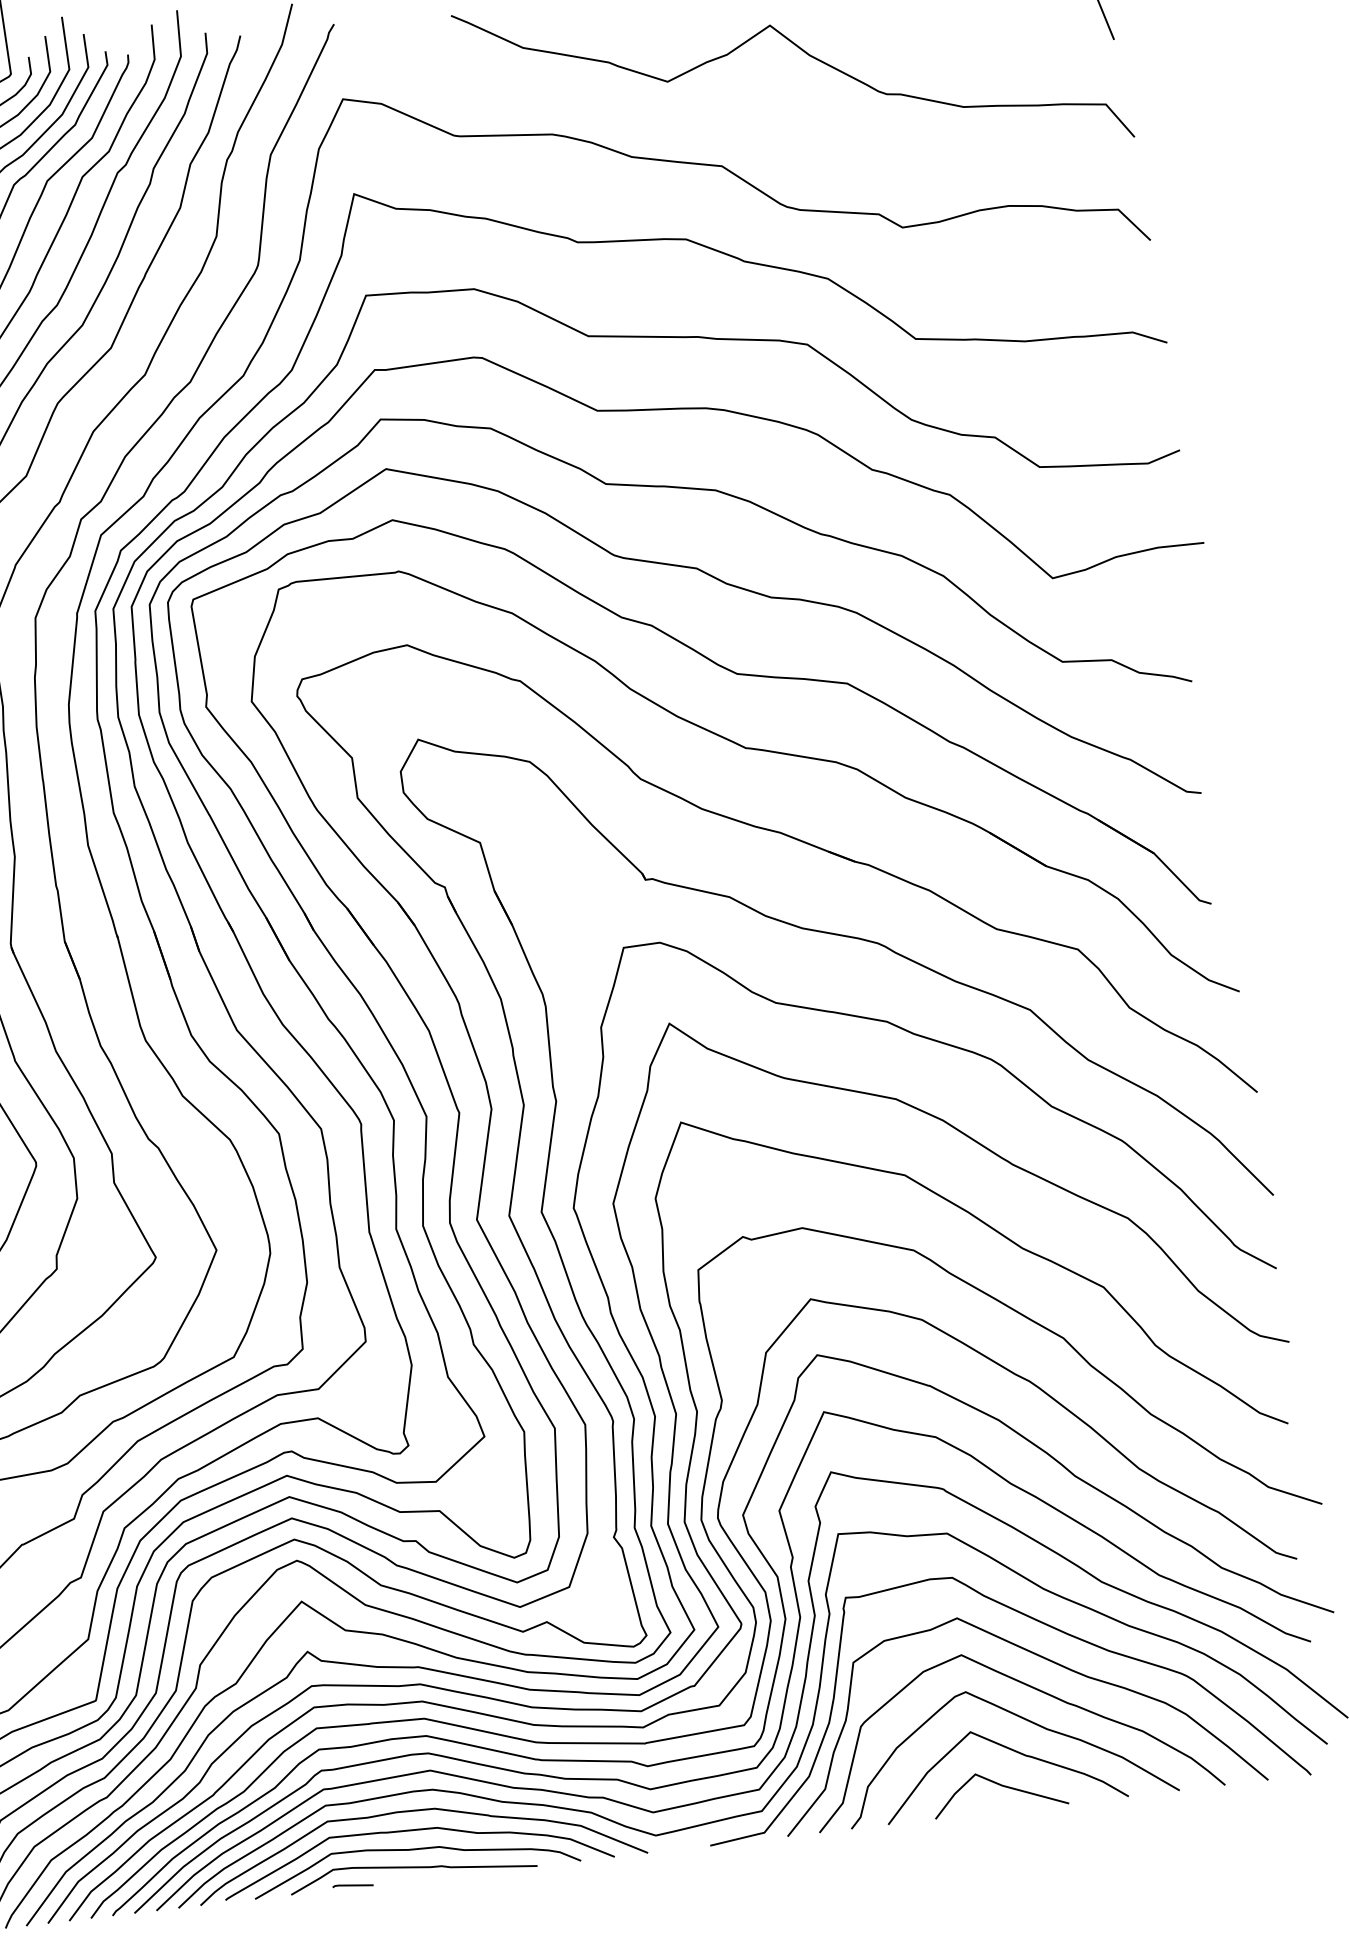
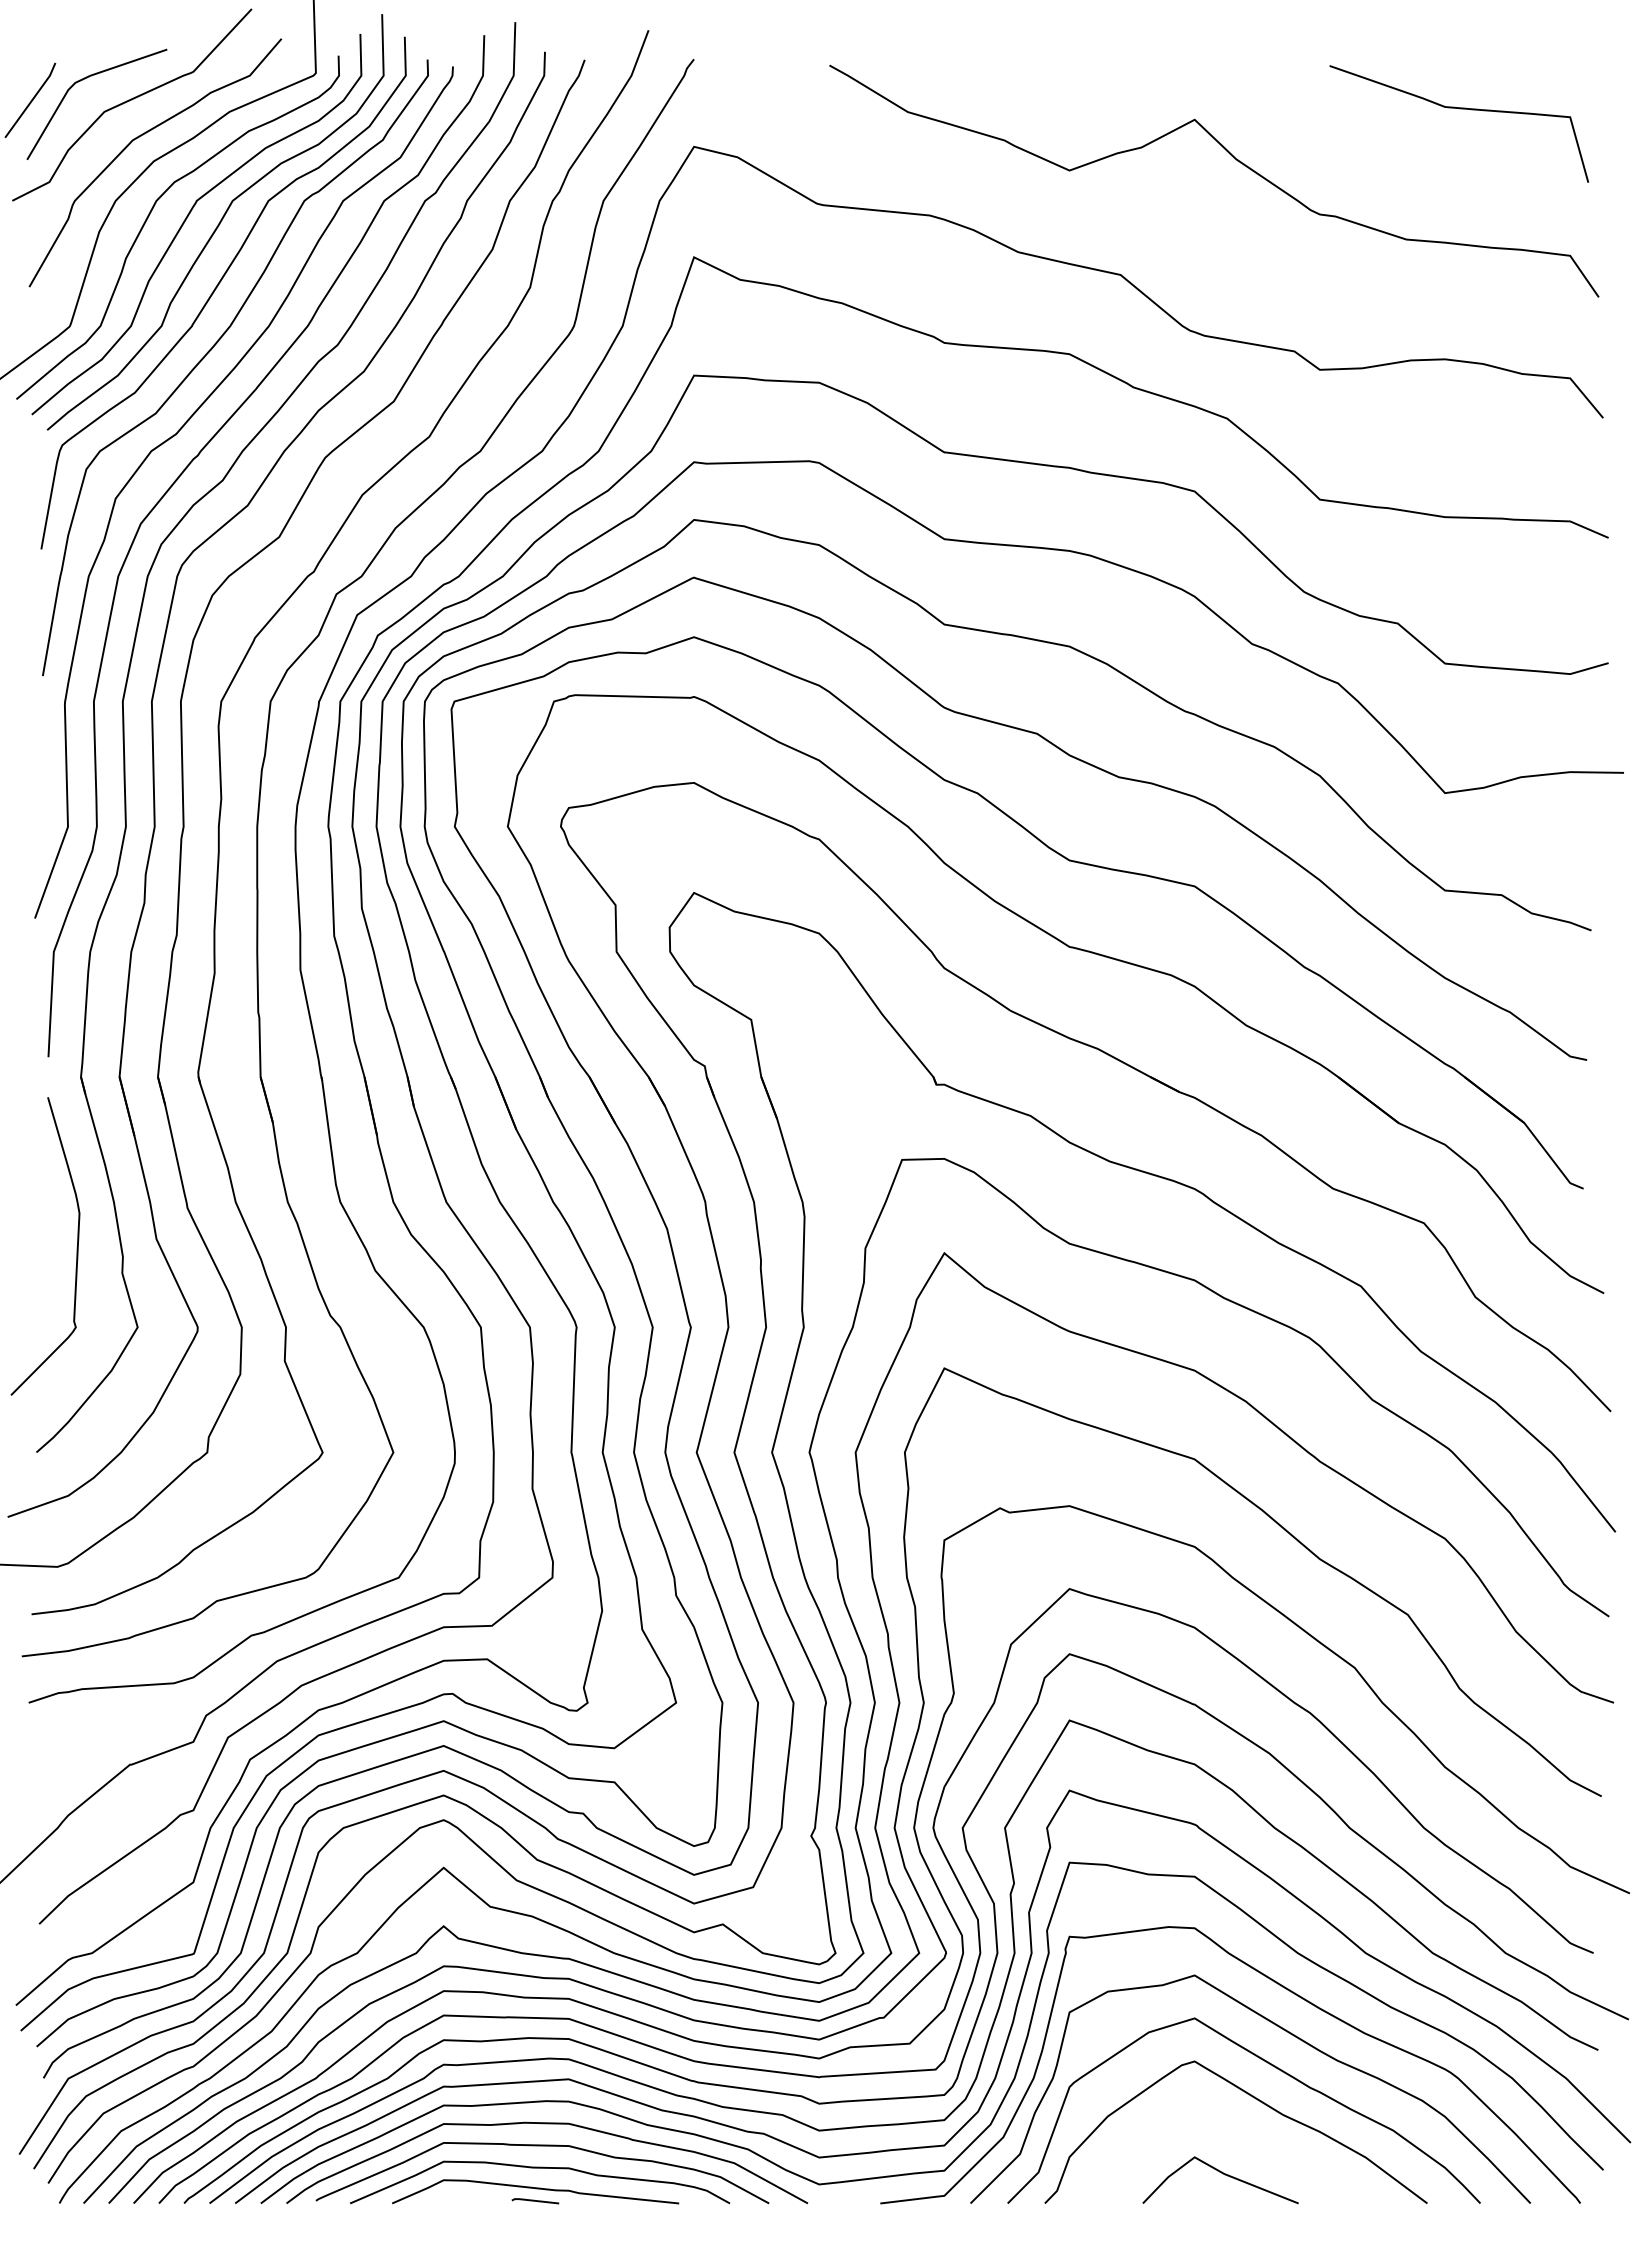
curve: (1010, 1750) -> (1238, 2134), removed
line: (353, 1885) -> (535, 2201), moved

